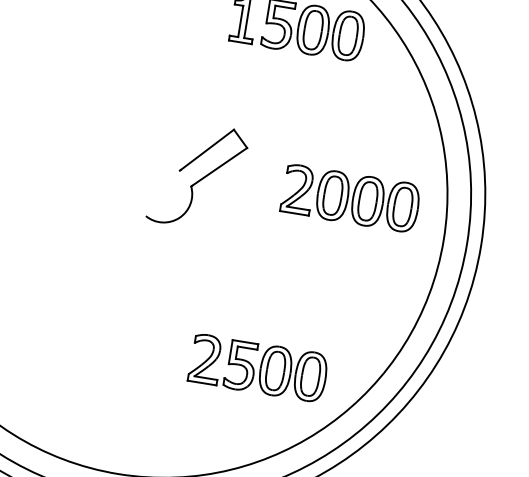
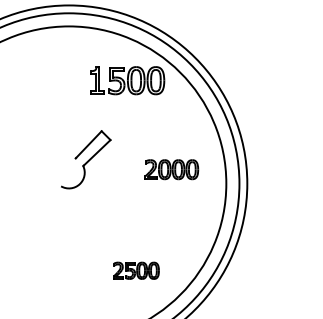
part: (198, 175) -> (86, 159), moved
part: (350, 198) -> (171, 169), size x0.7
part: (258, 367) -> (136, 270), size x0.6

